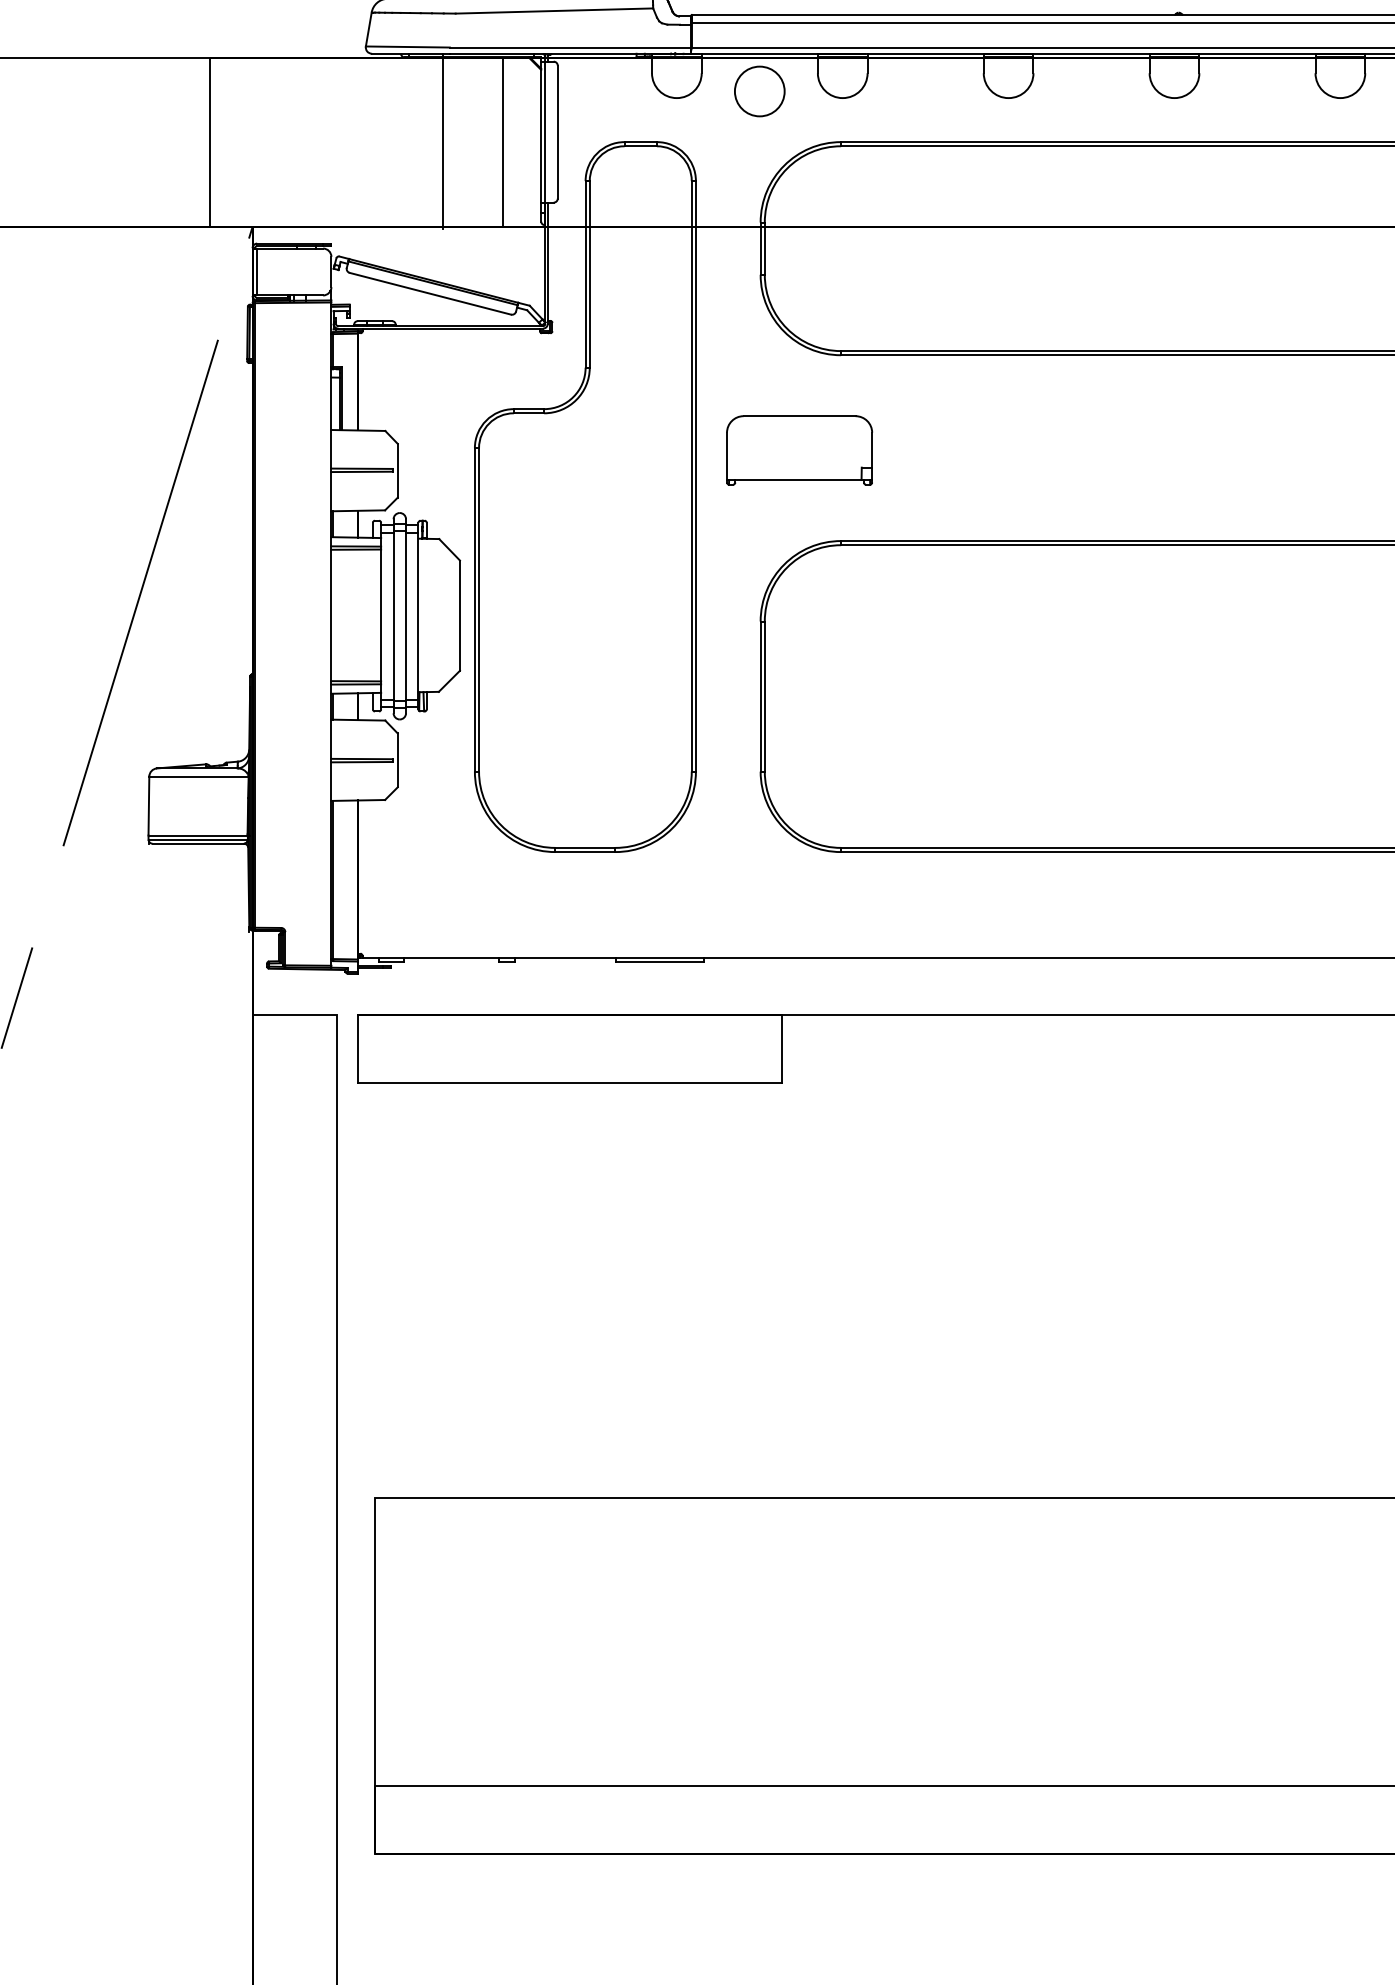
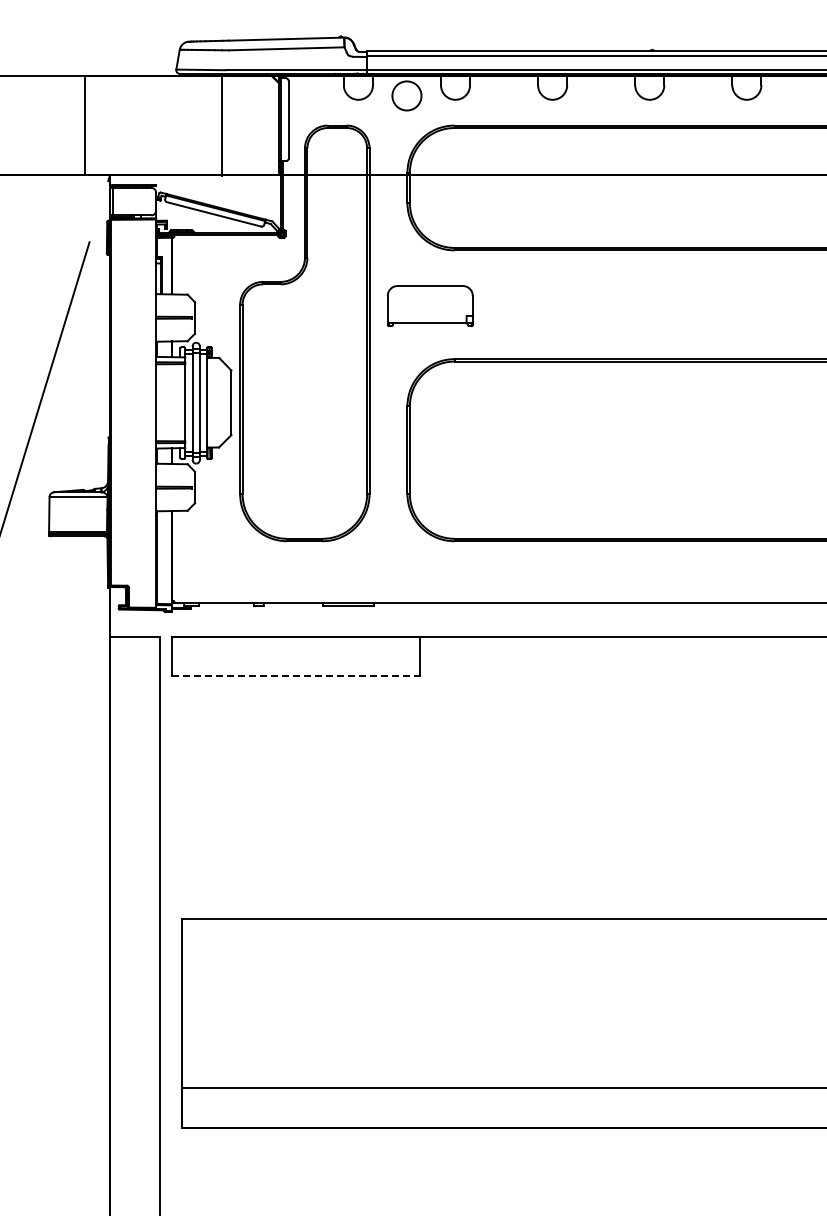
line: (502, 141) -> (256, 125), removed
line: (571, 1083) -> (296, 676), solid -> dashed

